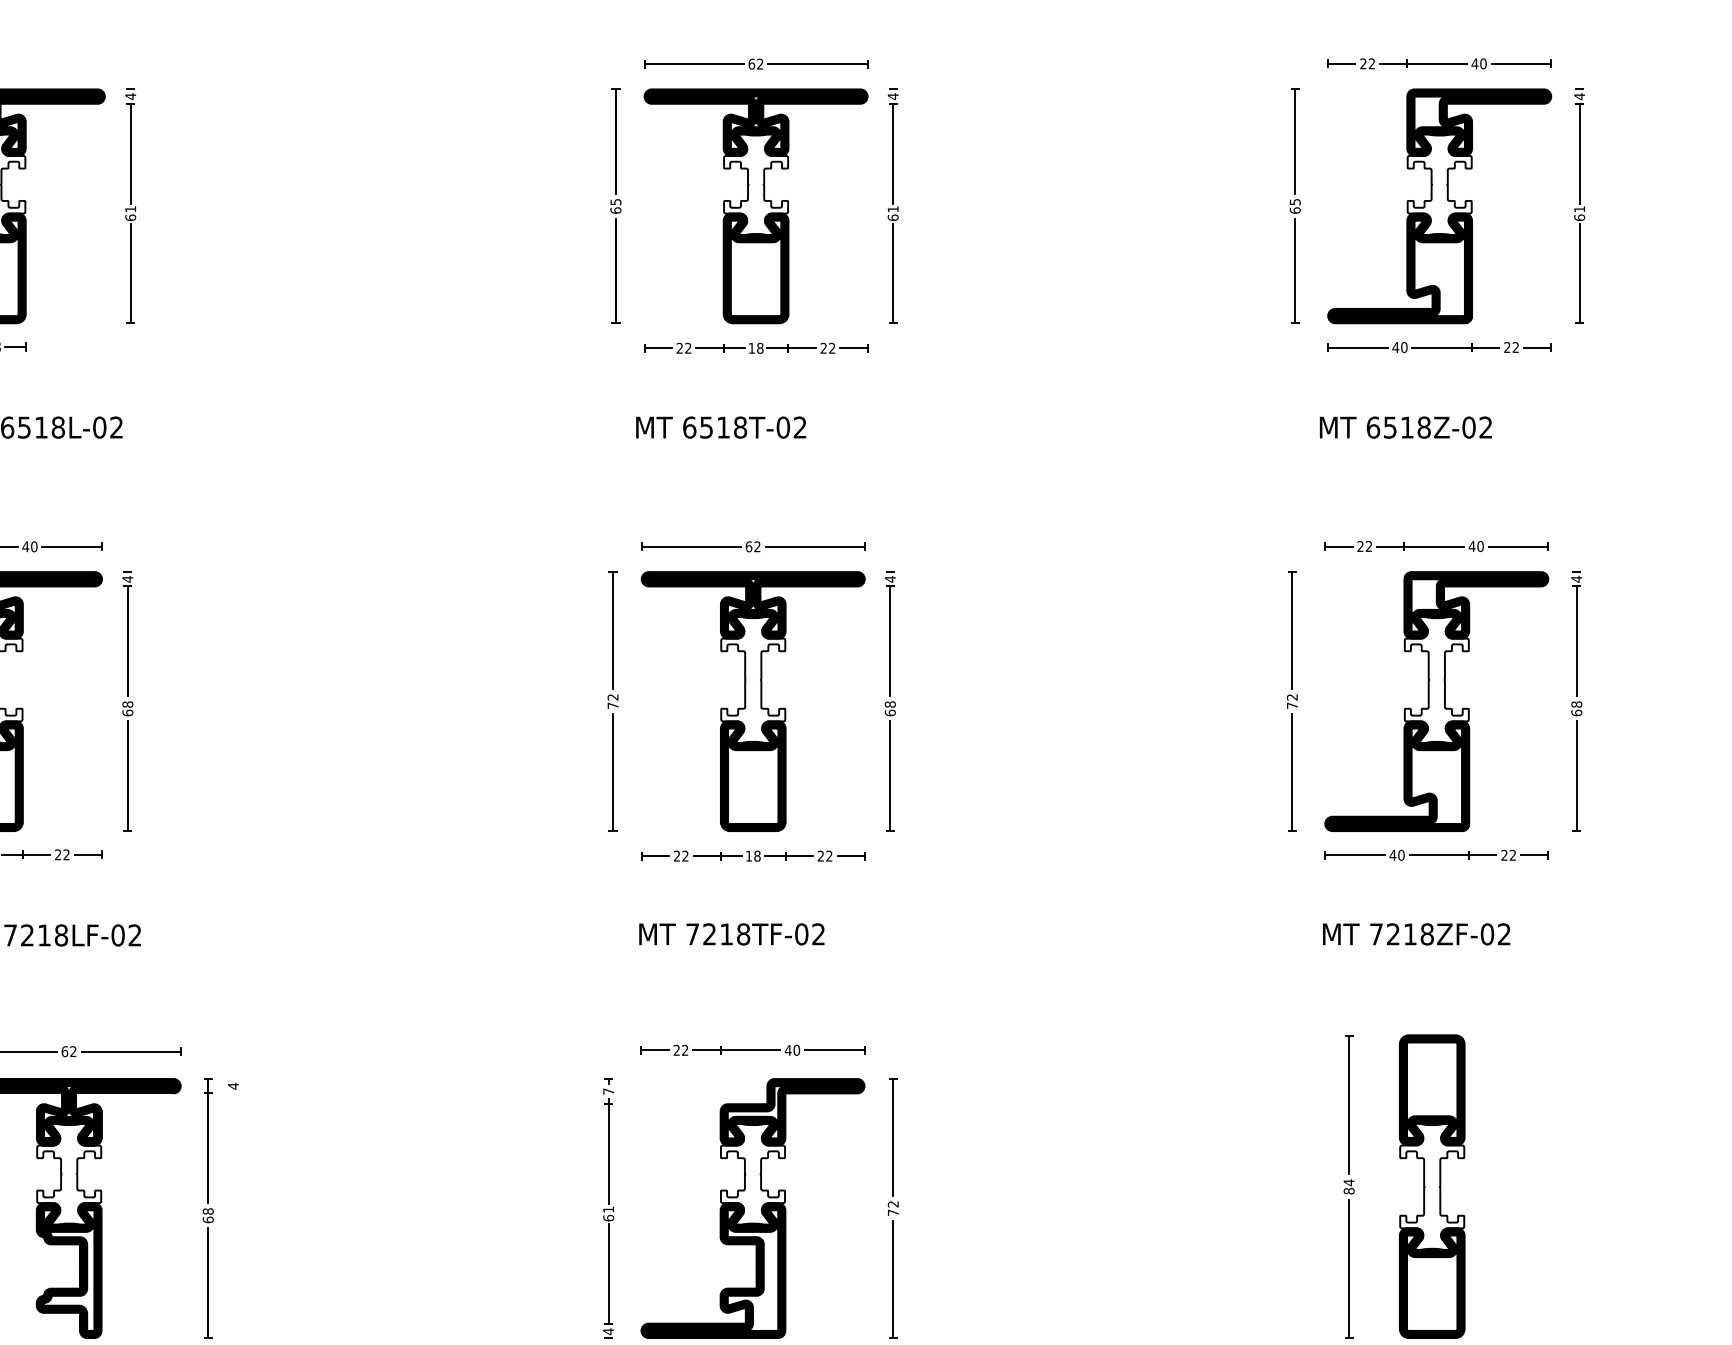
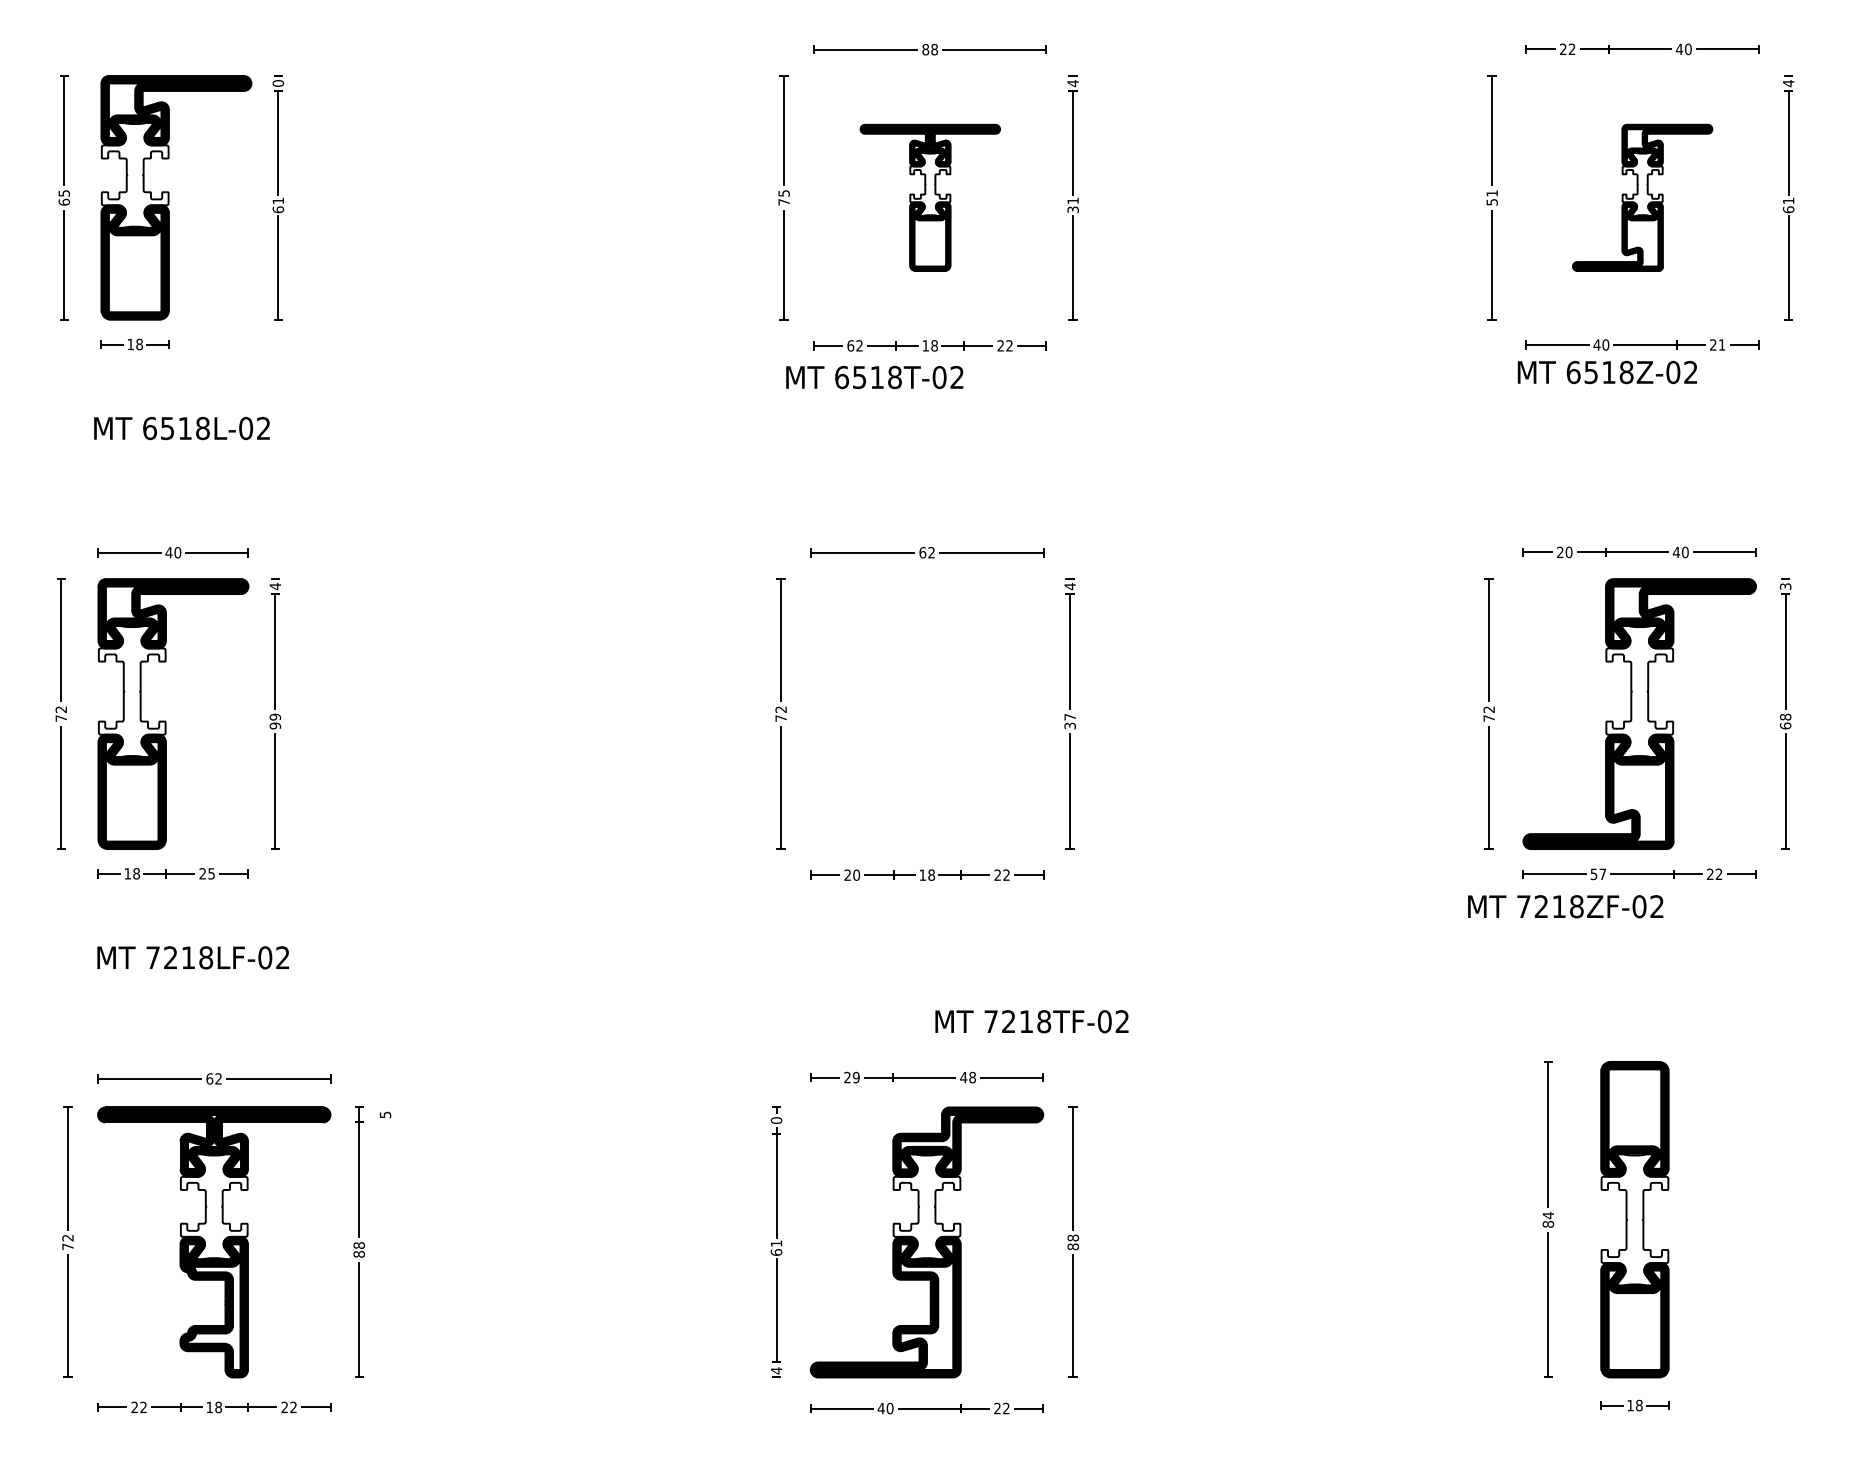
text: (755, 64) -> (929, 49), 62 -> 88
text: (130, 96) -> (278, 83), 4 -> 0
part: (756, 205) -> (930, 197), size x0.6
text: (1294, 205) -> (1491, 197), 65 -> 51
part: (1439, 205) -> (1642, 197), size x0.6
text: (615, 209) -> (783, 201), 65 -> 75
text: (892, 217) -> (1072, 209), 61 -> 31
text: (679, 347) -> (850, 345), 22 -> 62
text: (1515, 347) -> (1721, 344), 22 -> 21
text: (720, 427) -> (874, 377), moved
text: (1404, 427) -> (1606, 372), moved
text: (1368, 546) -> (1568, 552), 22 -> 20
text: (1576, 579) -> (1785, 586), 4 -> 3
part: (753, 701) -> (927, 713), removed
text: (127, 708) -> (275, 721), 68 -> 99
text: (889, 708) -> (1069, 721), 68 -> 37
text: (66, 854) -> (211, 873), 22 -> 25
text: (685, 855) -> (856, 874), 22 -> 20
text: (1397, 855) -> (1598, 874), 40 -> 57
text: (731, 934) -> (1031, 1021), moved
text: (1416, 934) -> (1565, 906), moved
text: (684, 1050) -> (855, 1077), 22 -> 29
text: (796, 1050) -> (972, 1077), 40 -> 48
text: (233, 1085) -> (385, 1114), 4 -> 5
text: (608, 1091) -> (776, 1120), 7 -> 0
text: (892, 1208) -> (1072, 1242), 72 -> 88
text: (207, 1220) -> (358, 1254), 68 -> 88

